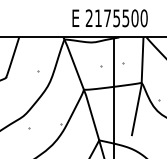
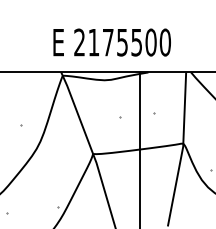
text: (109, 18) -> (111, 42), moved

